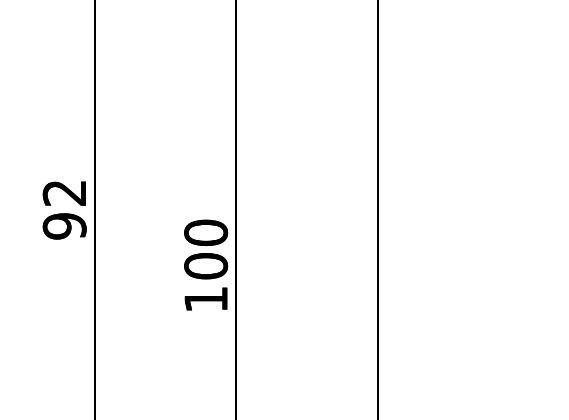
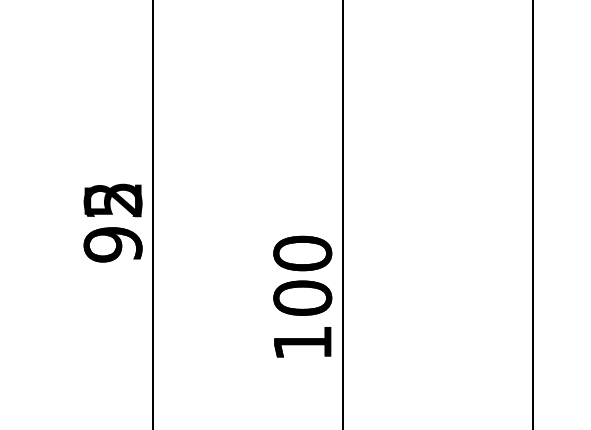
text: (64, 193) -> (112, 200), 92 -> 95

